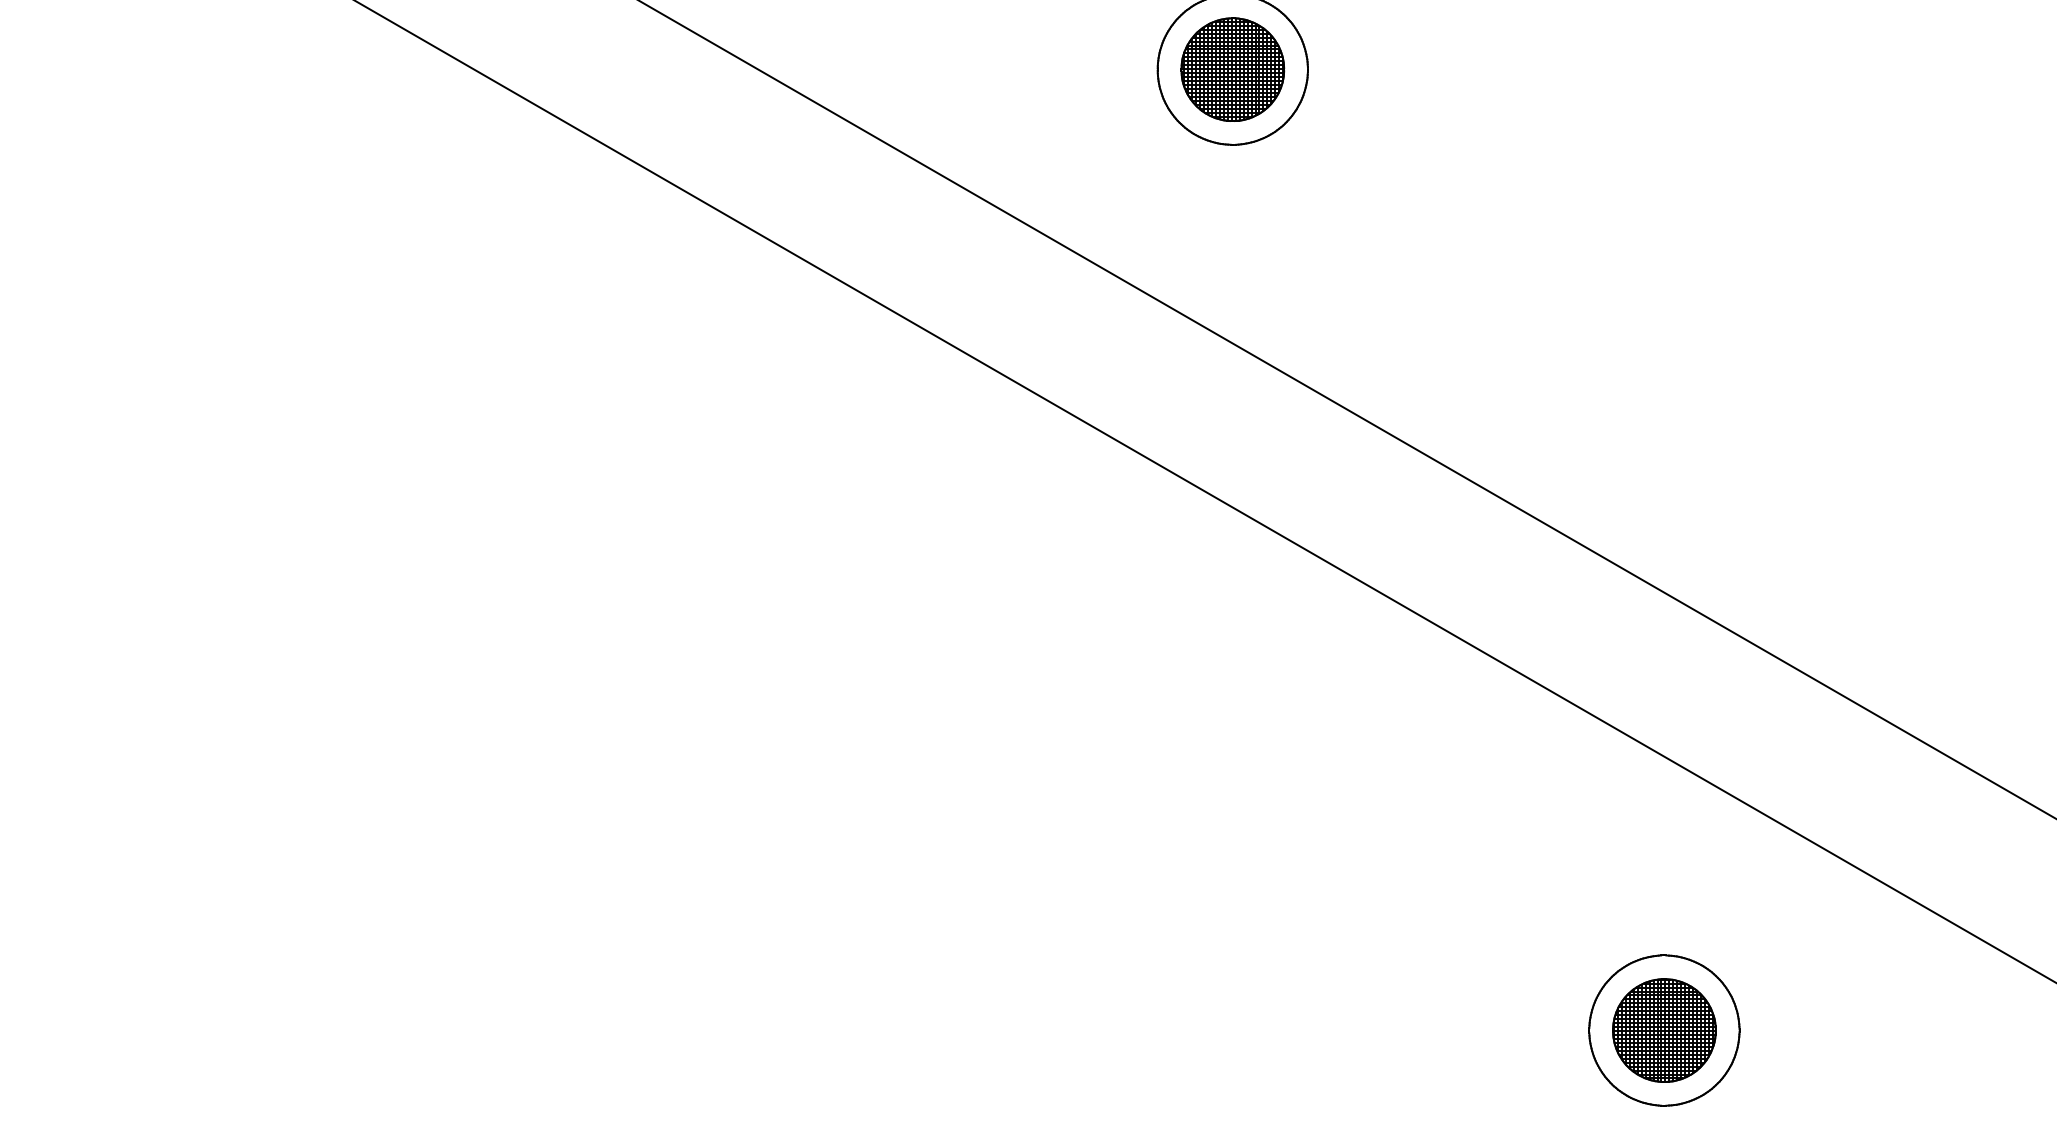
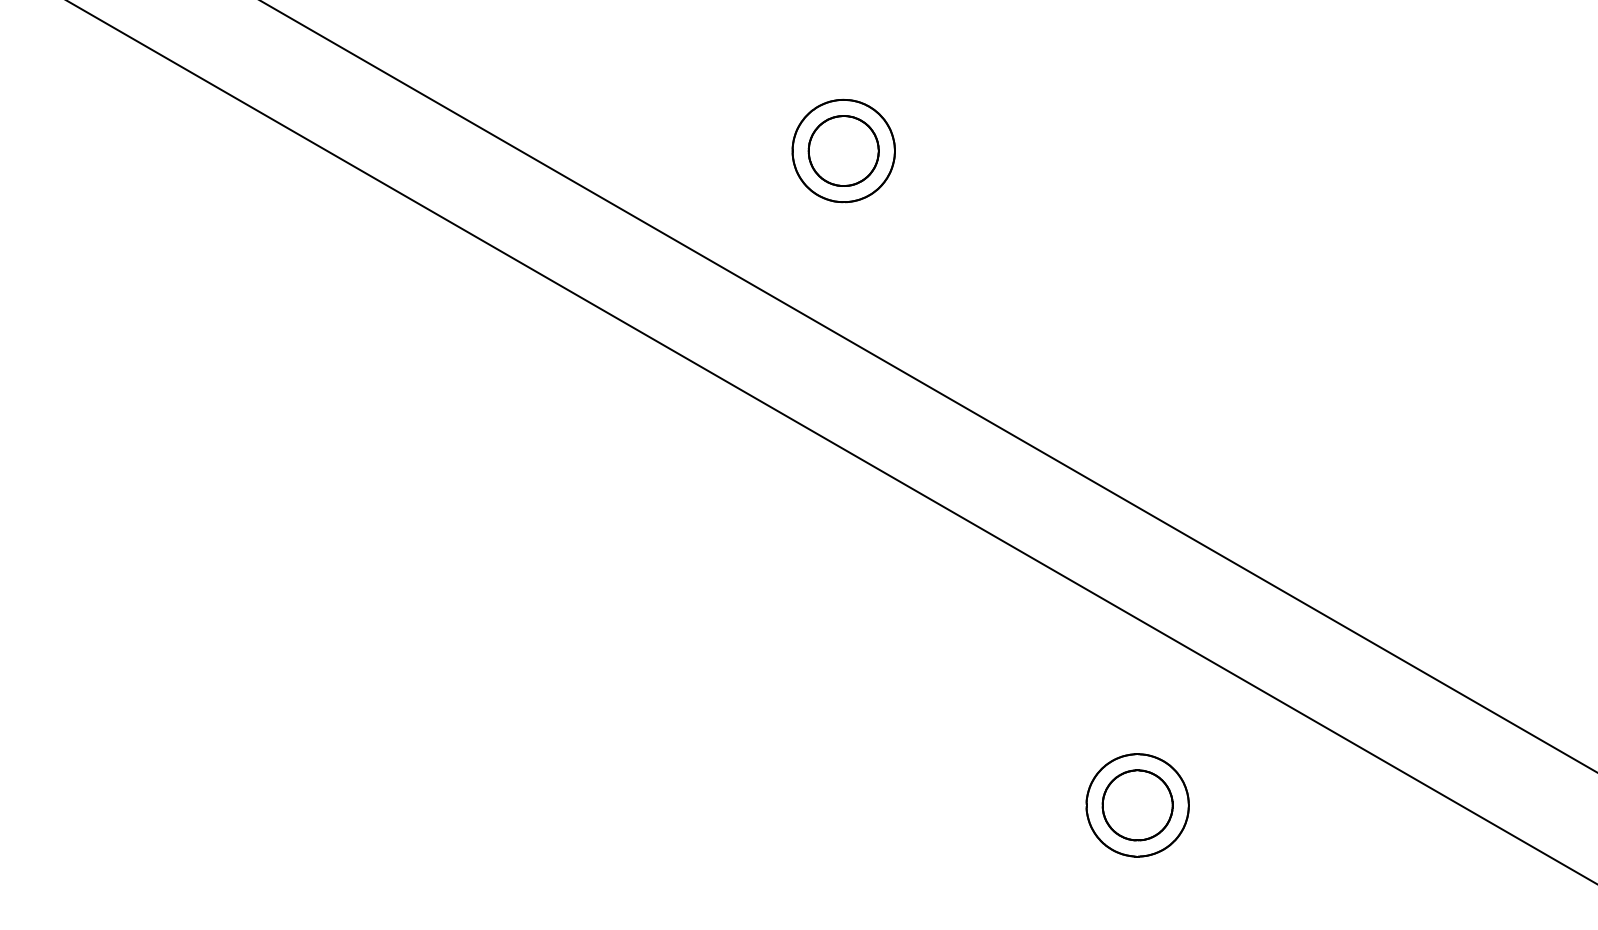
hatch: (1232, 70) -> (843, 151), removed
hatch: (1664, 1030) -> (1137, 805), removed

